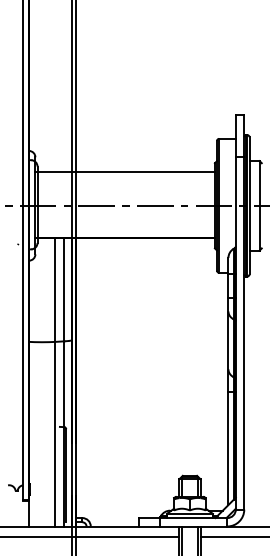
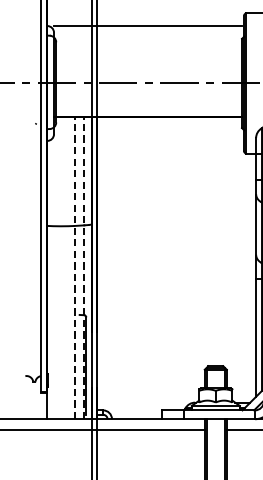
line: (124, 172) -> (147, 26), moved
line: (55, 381) -> (75, 267), solid -> dashed
line: (64, 381) -> (84, 267), solid -> dashed

